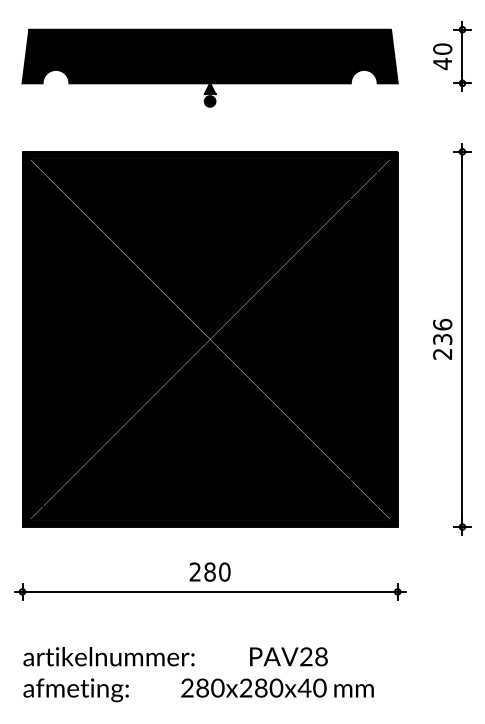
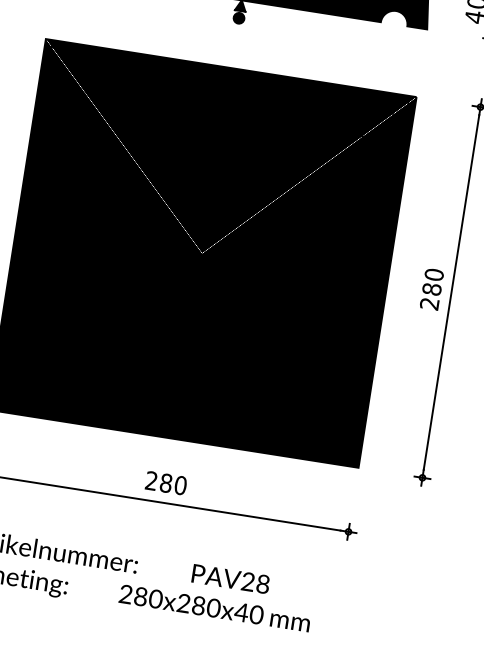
text: (442, 331) -> (433, 281), 236 -> 280

